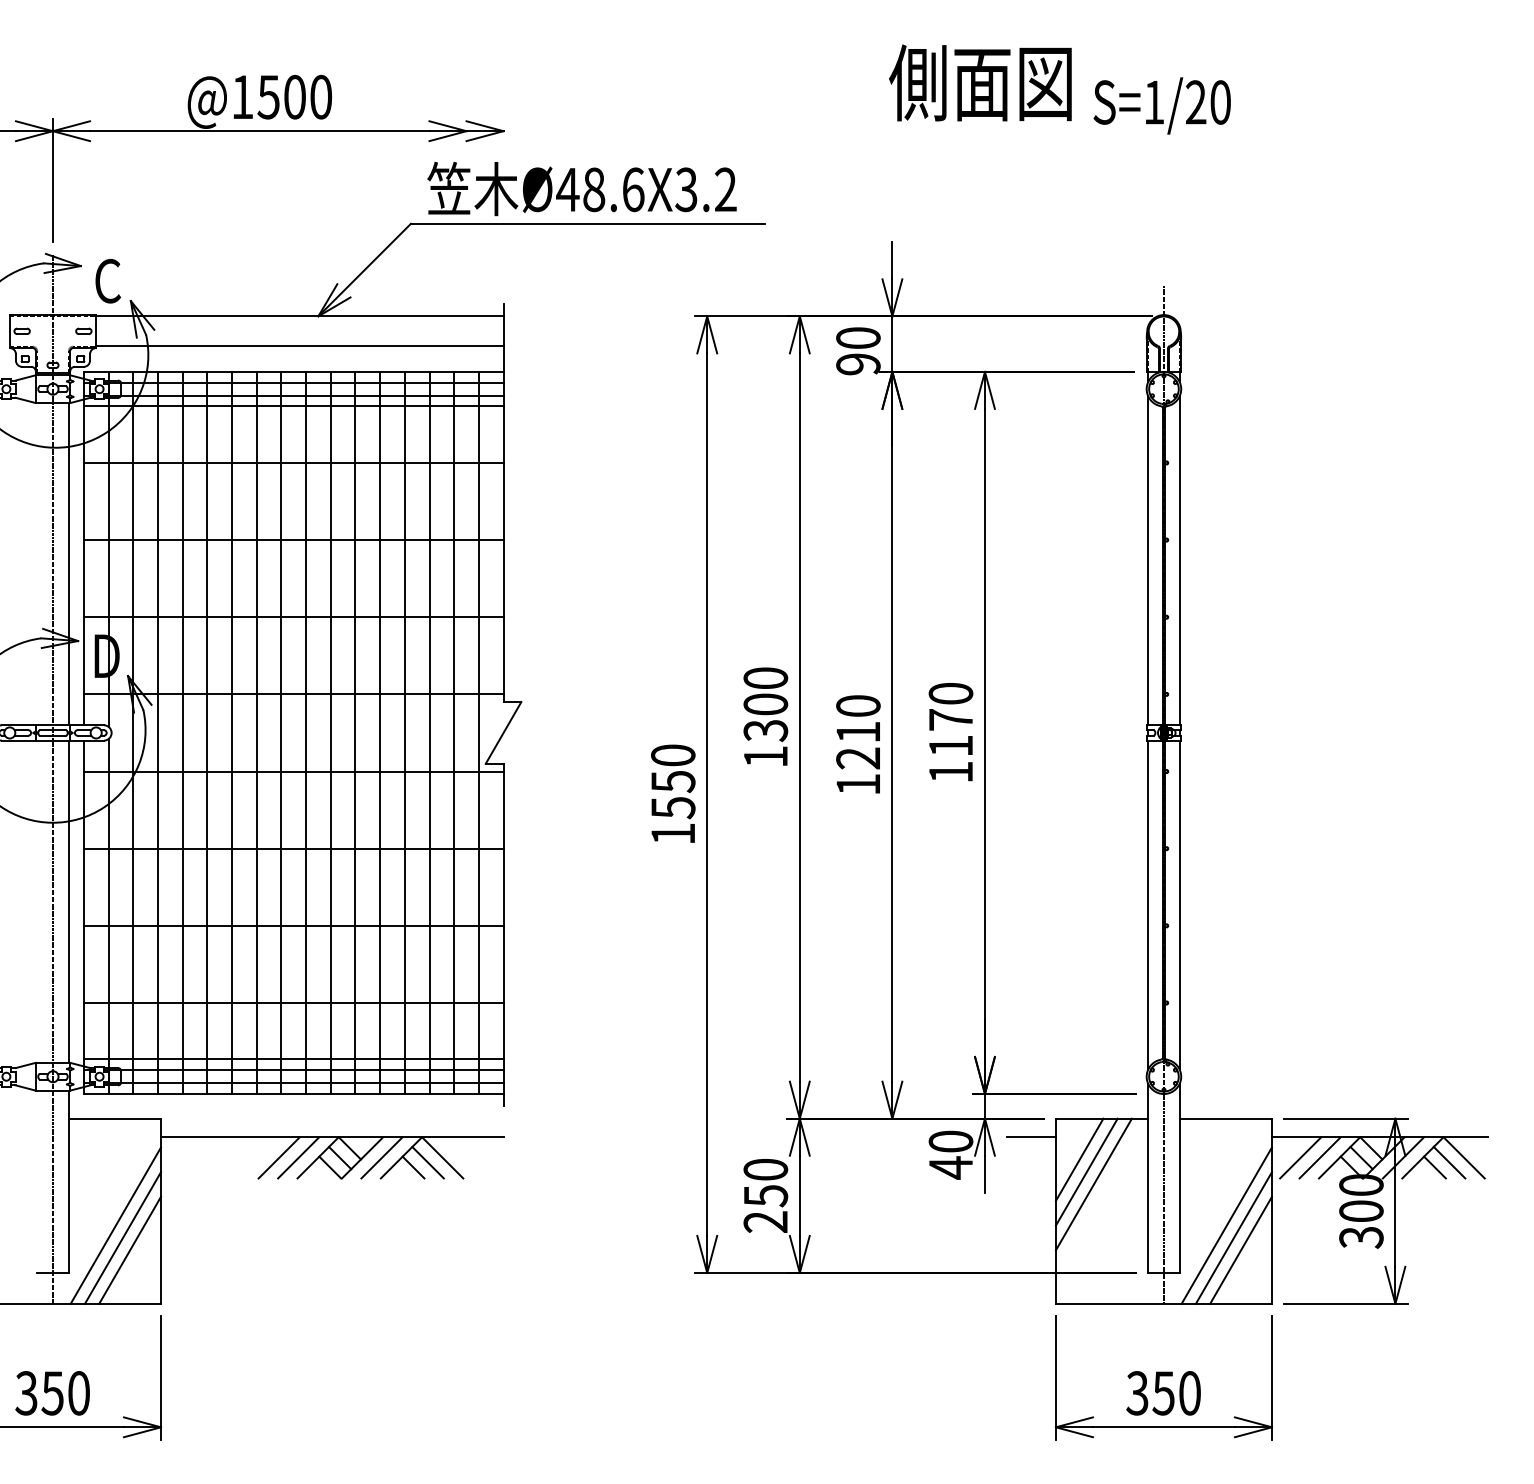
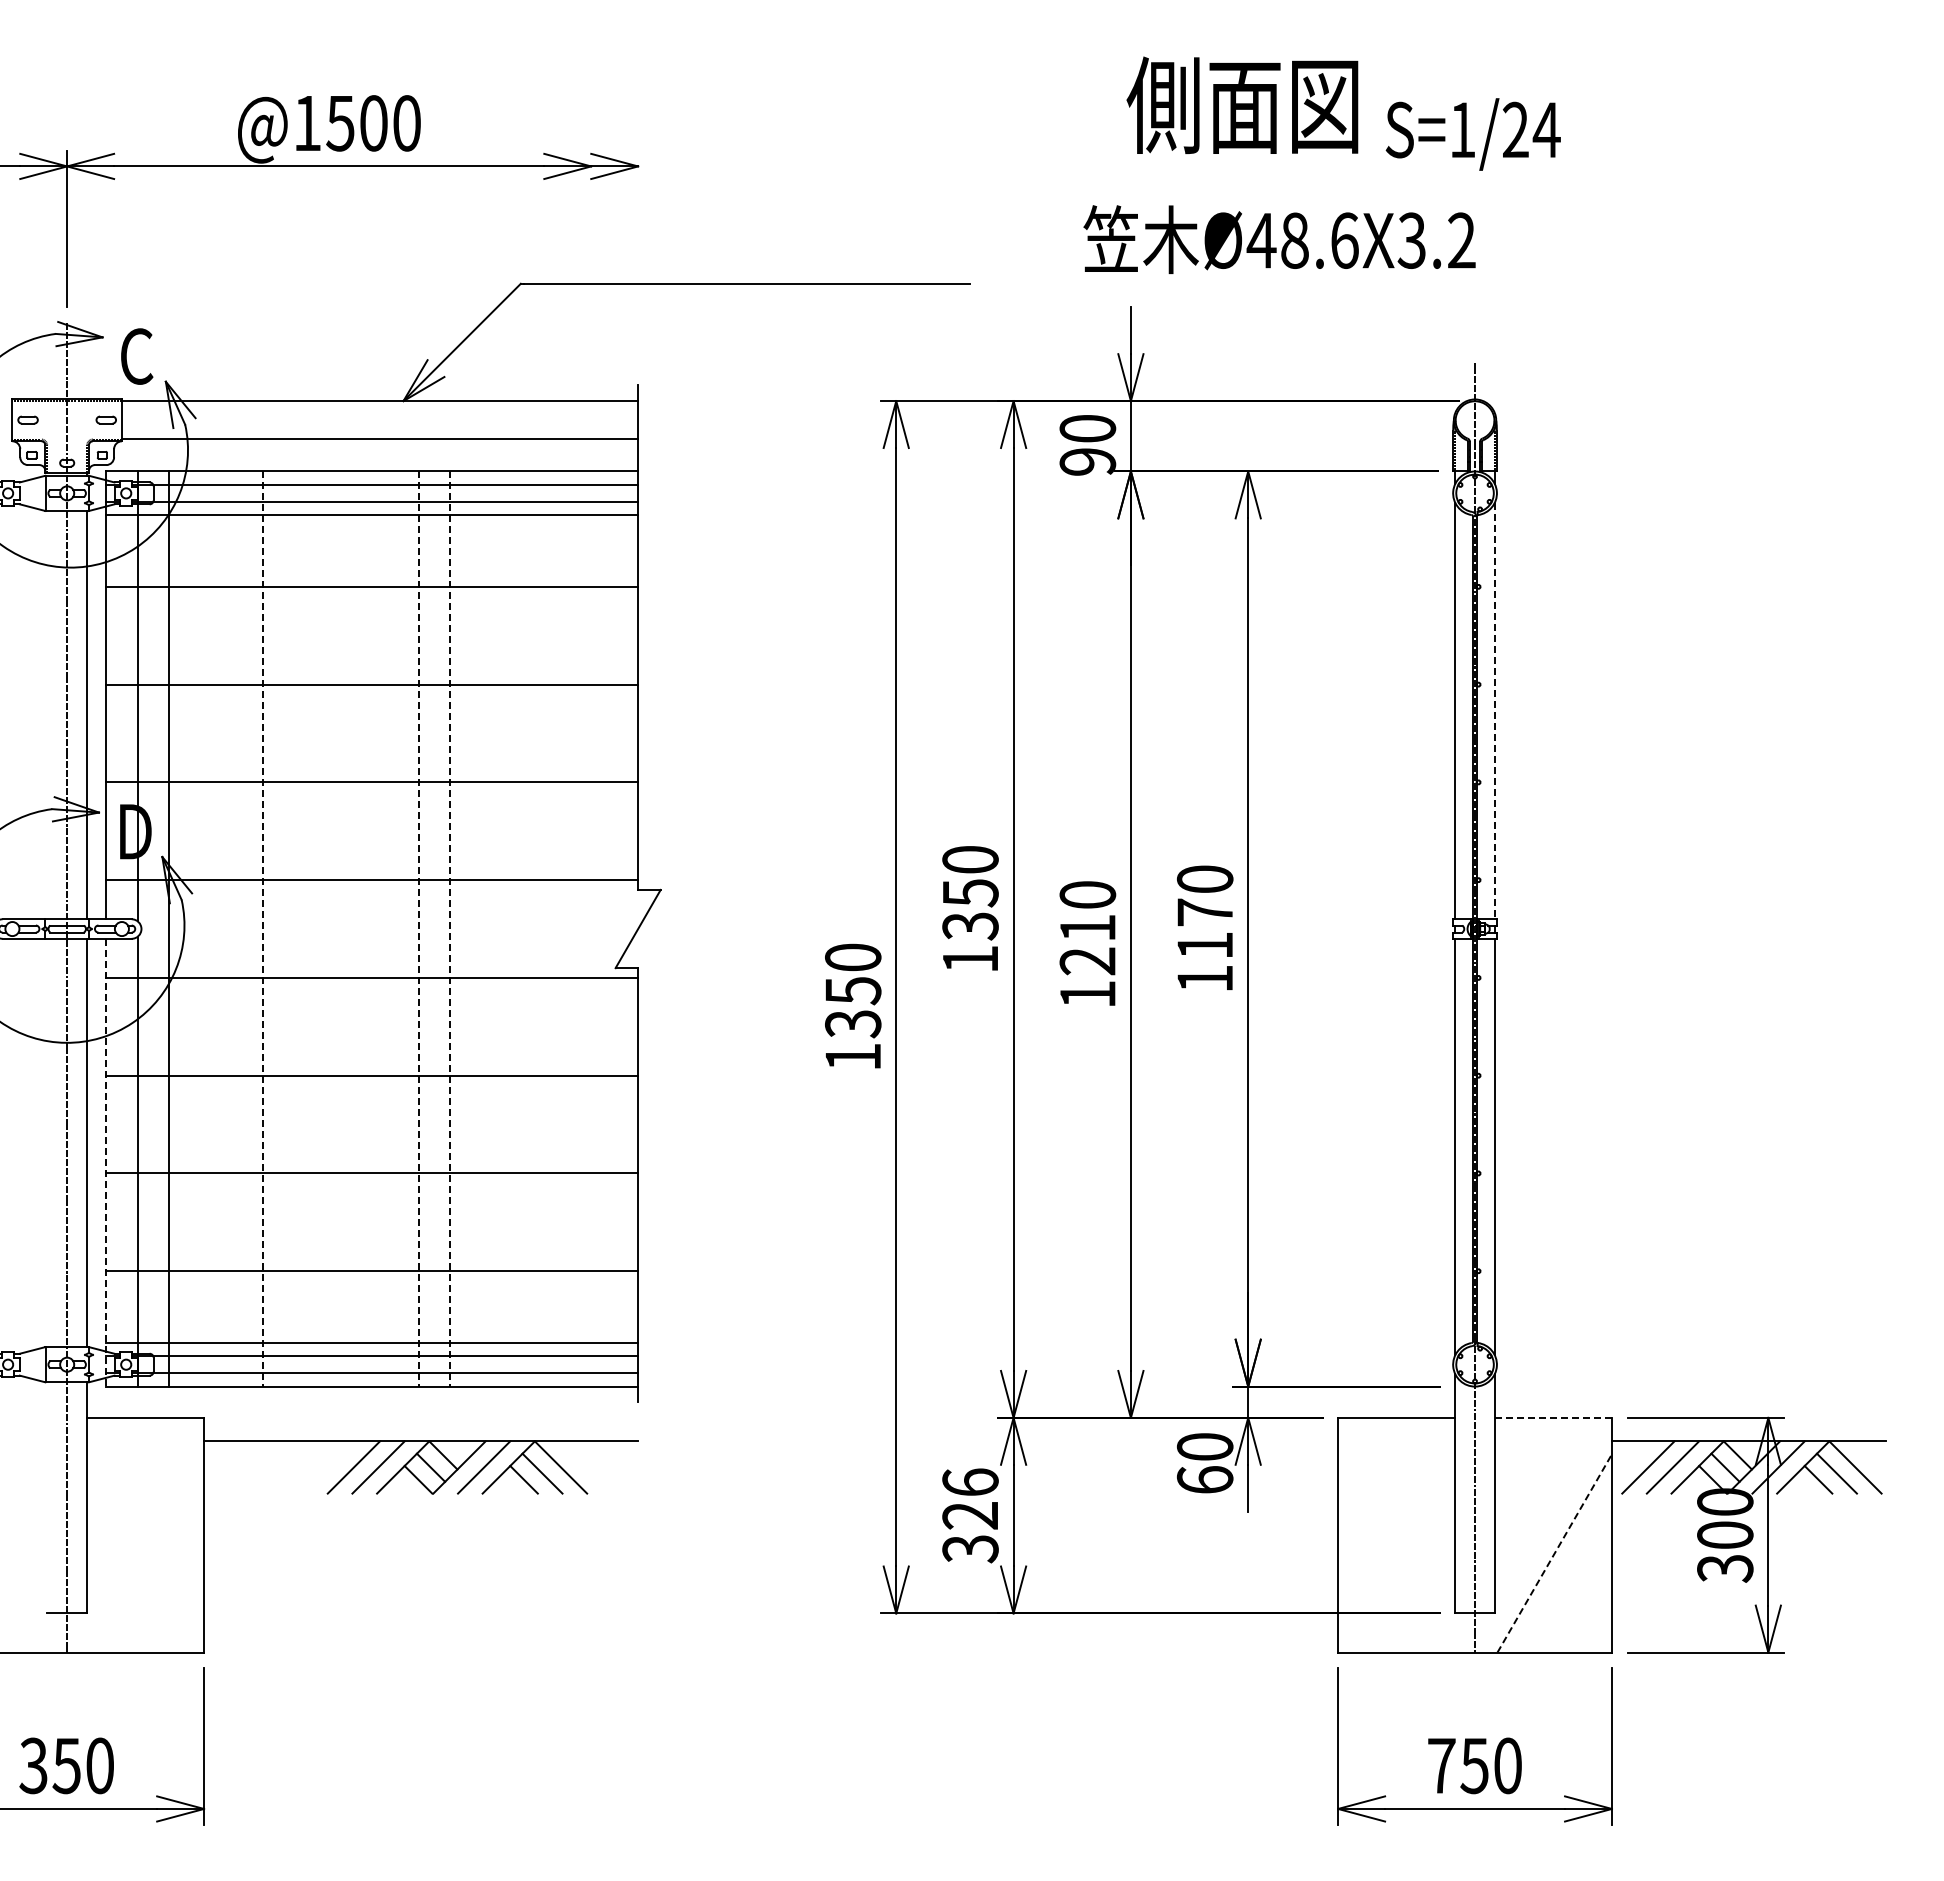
text: (1220, 102) -> (1546, 129), S=1/20 -> S=1/24
text: (581, 188) -> (1279, 239), moved
line: (1179, 561) -> (1494, 711), solid -> dashed
text: (765, 704) -> (970, 893), 1300 -> 1350
line: (158, 732) -> (200, 928), removed
line: (182, 732) -> (231, 928), removed
line: (232, 732) -> (294, 928), removed
line: (256, 732) -> (325, 928), removed
line: (281, 732) -> (356, 928), removed
line: (305, 732) -> (387, 928), removed
line: (379, 732) -> (481, 928), removed
line: (405, 732) -> (513, 928), removed
line: (429, 732) -> (544, 928), removed
line: (454, 732) -> (575, 928), removed
line: (478, 732) -> (606, 928), removed
line: (207, 733) -> (262, 929), solid -> dashed
line: (331, 733) -> (419, 929), solid -> dashed
line: (355, 733) -> (450, 929), solid -> dashed
text: (673, 808) -> (853, 1024), 1550 -> 1350
line: (84, 917) -> (106, 1162), solid -> dashed
line: (1225, 1118) -> (1553, 1417), solid -> dashed
line: (1030, 1137) -> (1306, 1441), removed
line: (1079, 1159) -> (1368, 1469), removed
text: (950, 1168) -> (1204, 1480), 40 -> 60
line: (1086, 1172) -> (1377, 1485), removed
line: (1094, 1183) -> (1386, 1500), removed
text: (765, 1195) -> (970, 1515), 250 -> 326
line: (115, 1225) -> (146, 1553), removed
line: (1226, 1225) -> (1554, 1553), solid -> dashed
line: (122, 1237) -> (155, 1568), removed
line: (1233, 1237) -> (1563, 1568), removed
line: (129, 1250) -> (164, 1584), removed
line: (1240, 1250) -> (1572, 1584), removed
text: (1137, 1393) -> (1441, 1765), 350 -> 750

